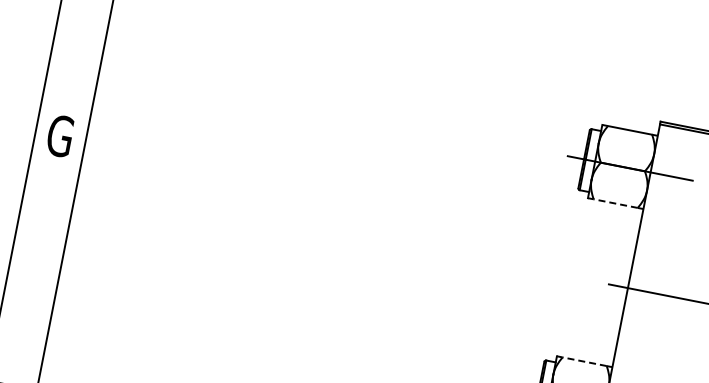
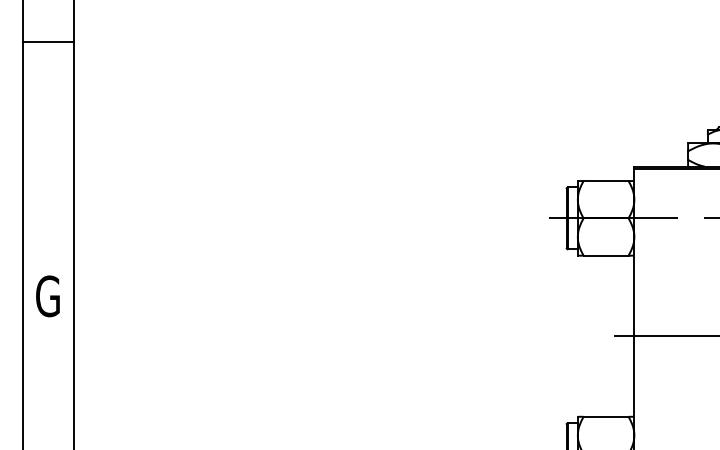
line: (615, 203) -> (605, 255), dashed -> solid
line: (584, 361) -> (605, 416), dashed -> solid

